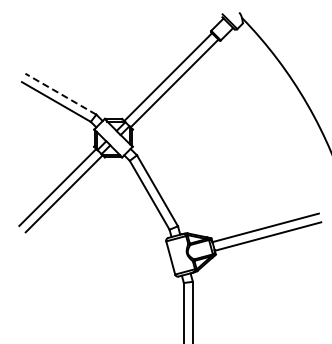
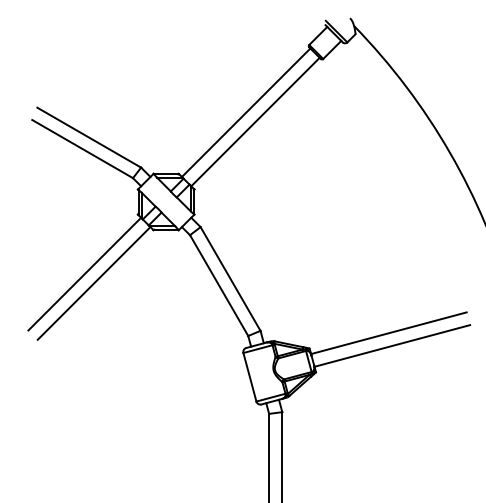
line: (60, 94) -> (88, 138), dashed -> solid

